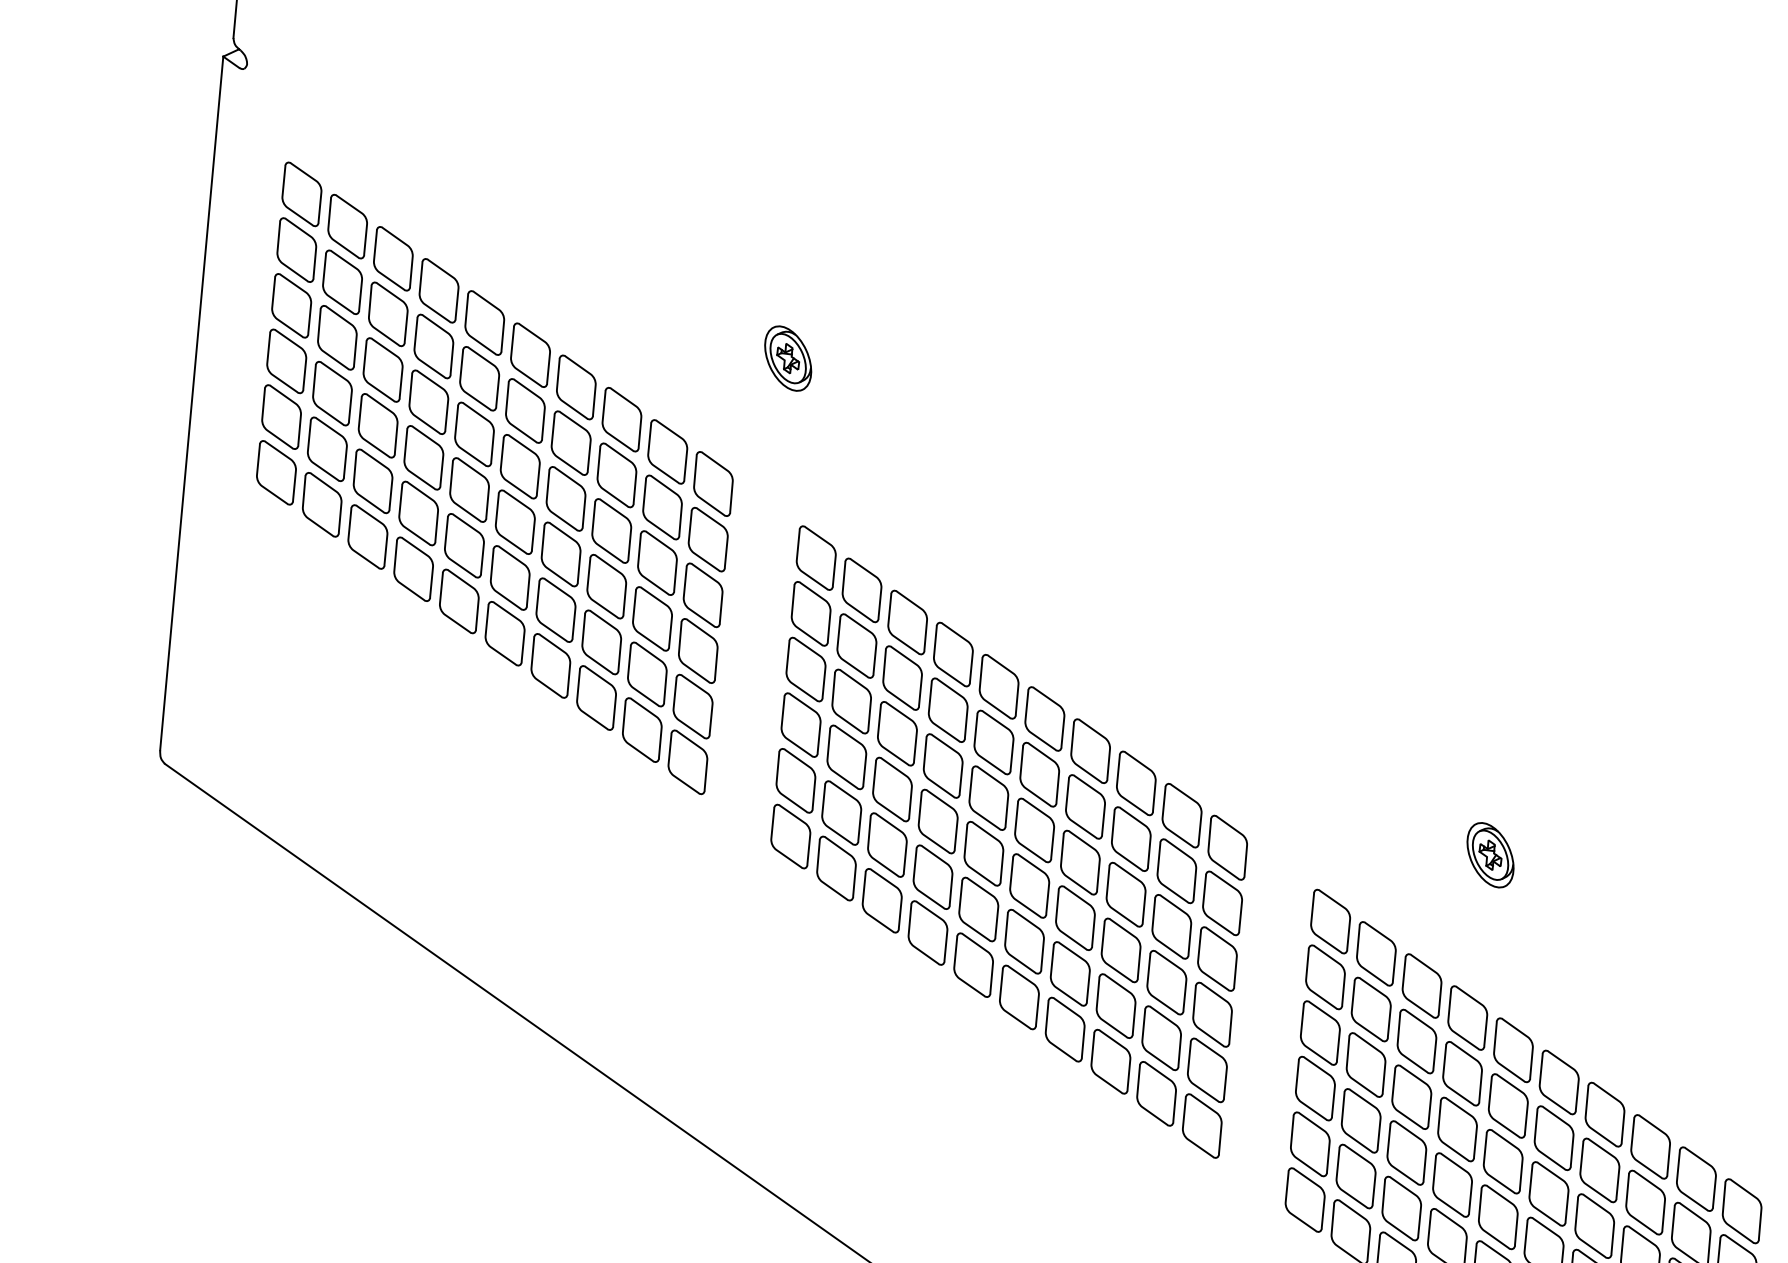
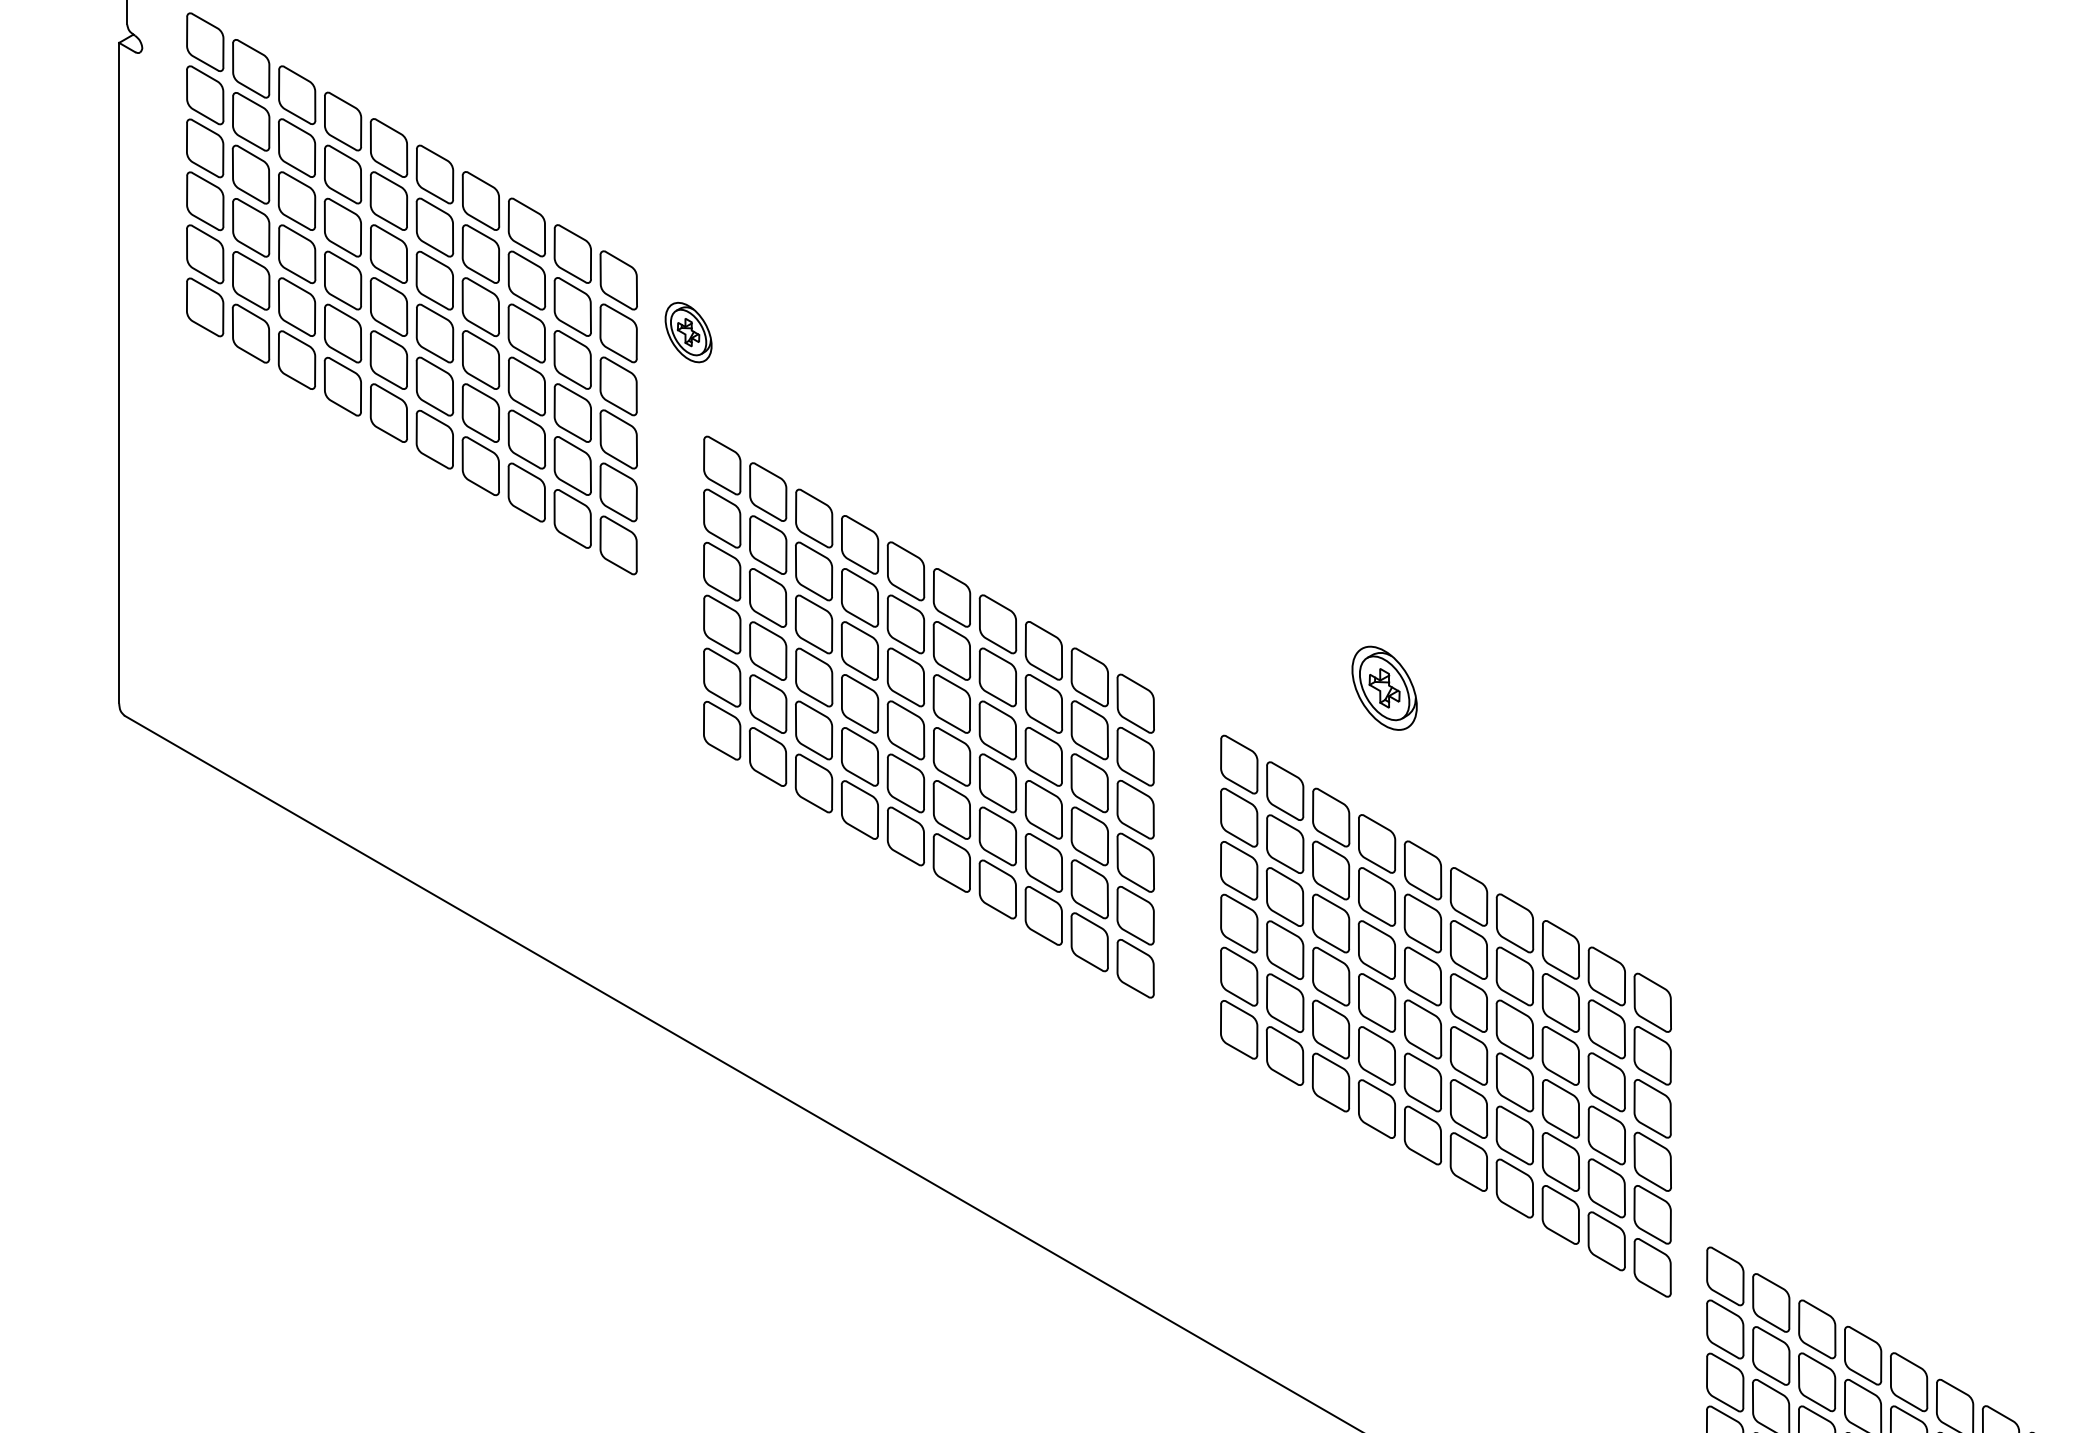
part: (788, 358) -> (688, 332), moved
part: (488, 479) -> (405, 295), moved
part: (1490, 854) -> (1384, 687), size x1.4

